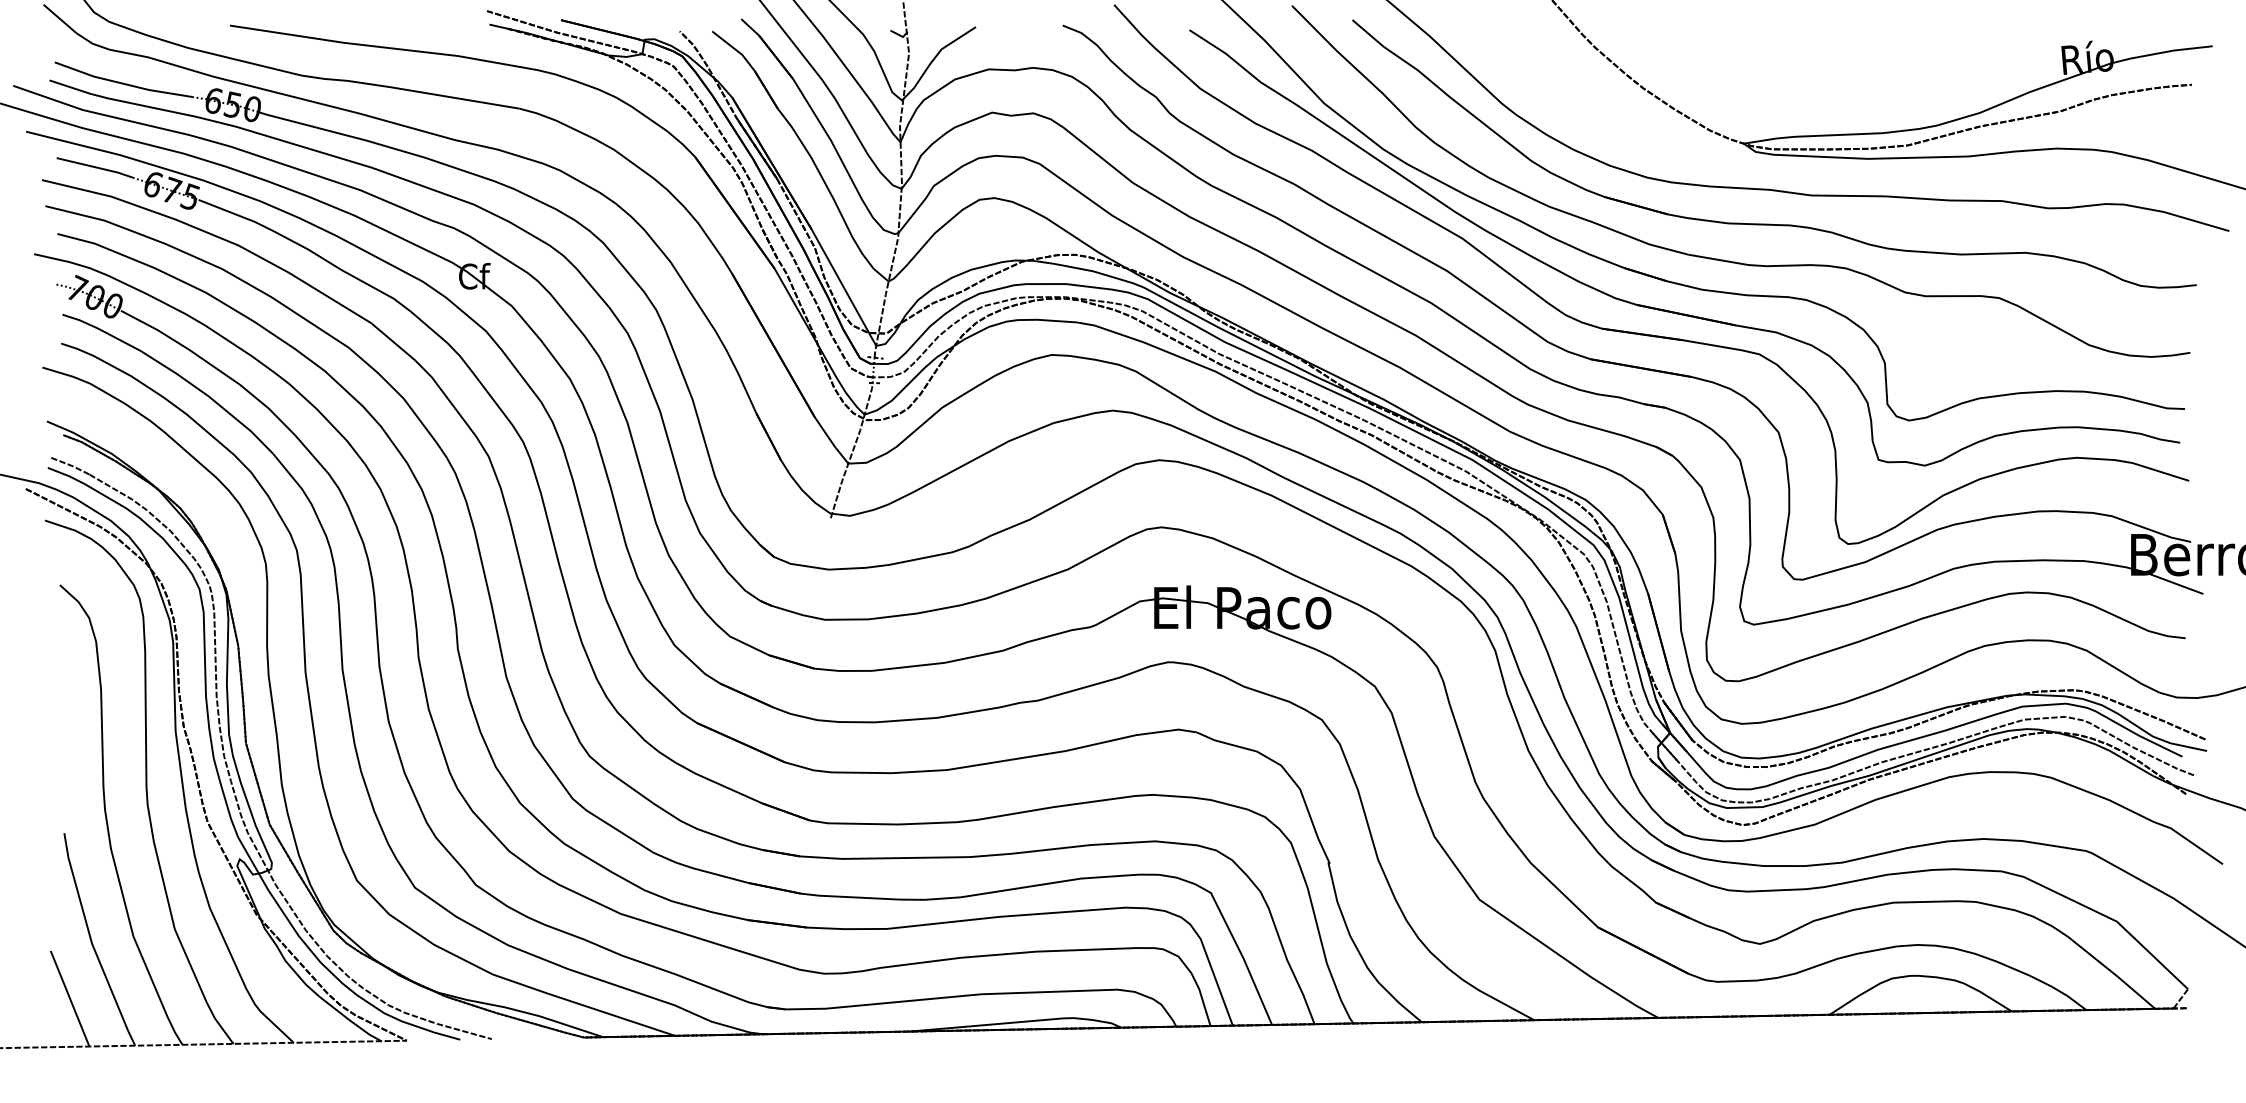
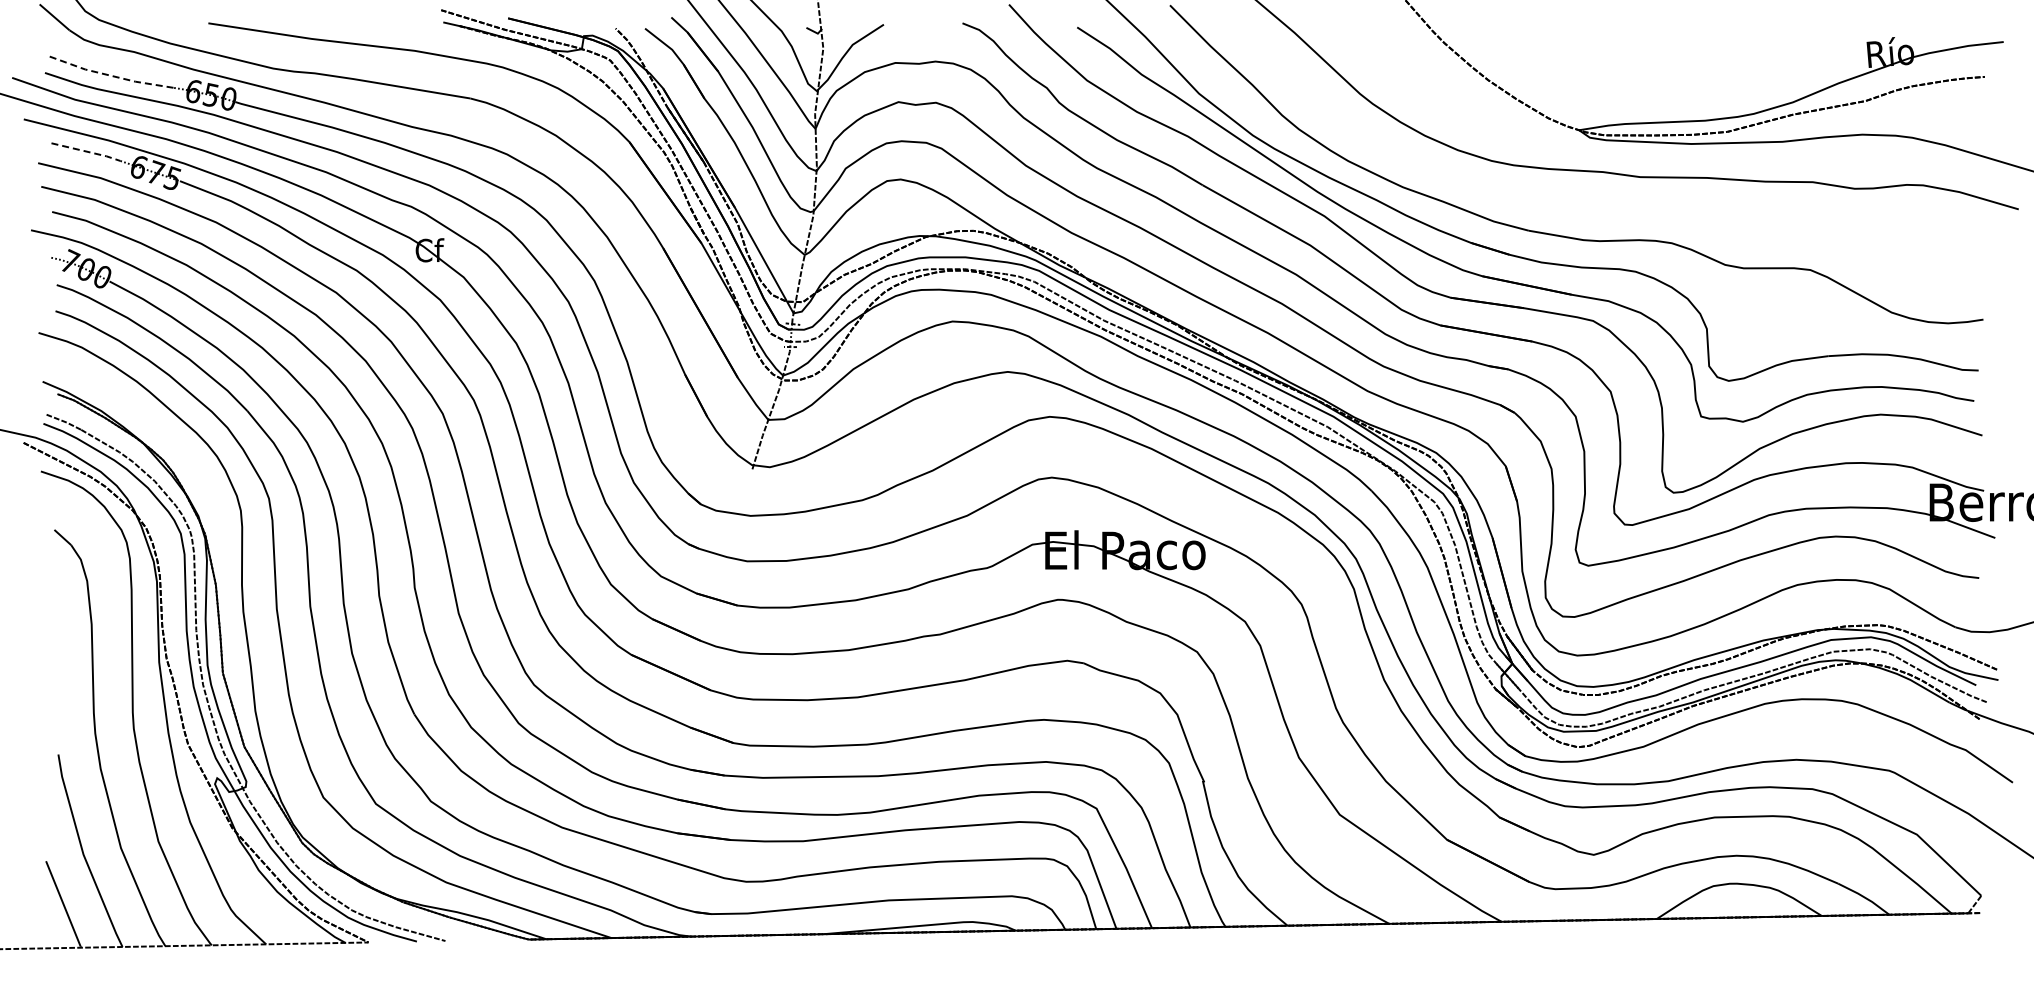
line: (122, 83) -> (111, 75), solid -> dashed
line: (96, 167) -> (87, 151), solid -> dashed
part: (1774, 223) -> (1606, 202), removed

